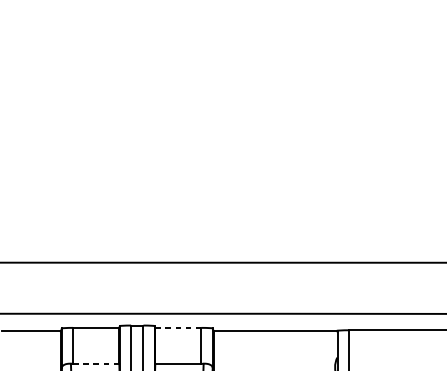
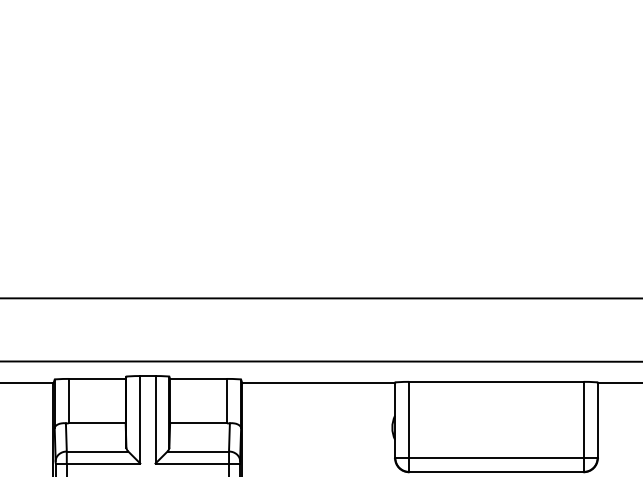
line: (178, 327) -> (198, 378), dashed -> solid
line: (96, 363) -> (97, 423), dashed -> solid

